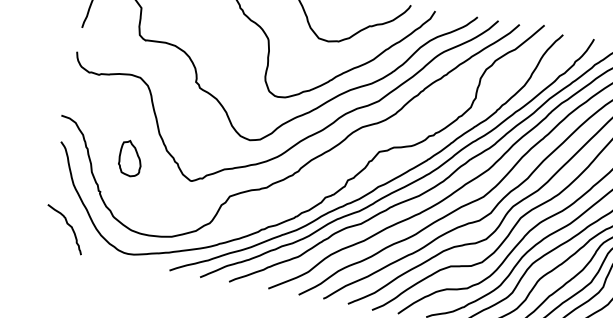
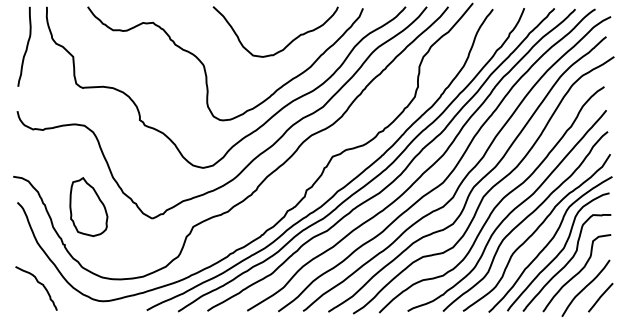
part: (130, 158) -> (88, 206), size x1.67

